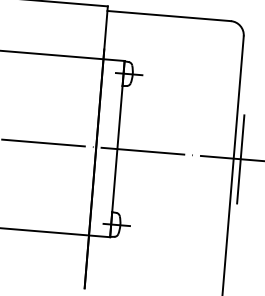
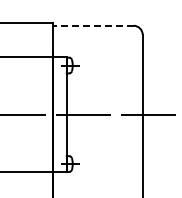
line: (168, 15) -> (92, 25), solid -> dashed
line: (241, 158) -> (147, 114), removed

